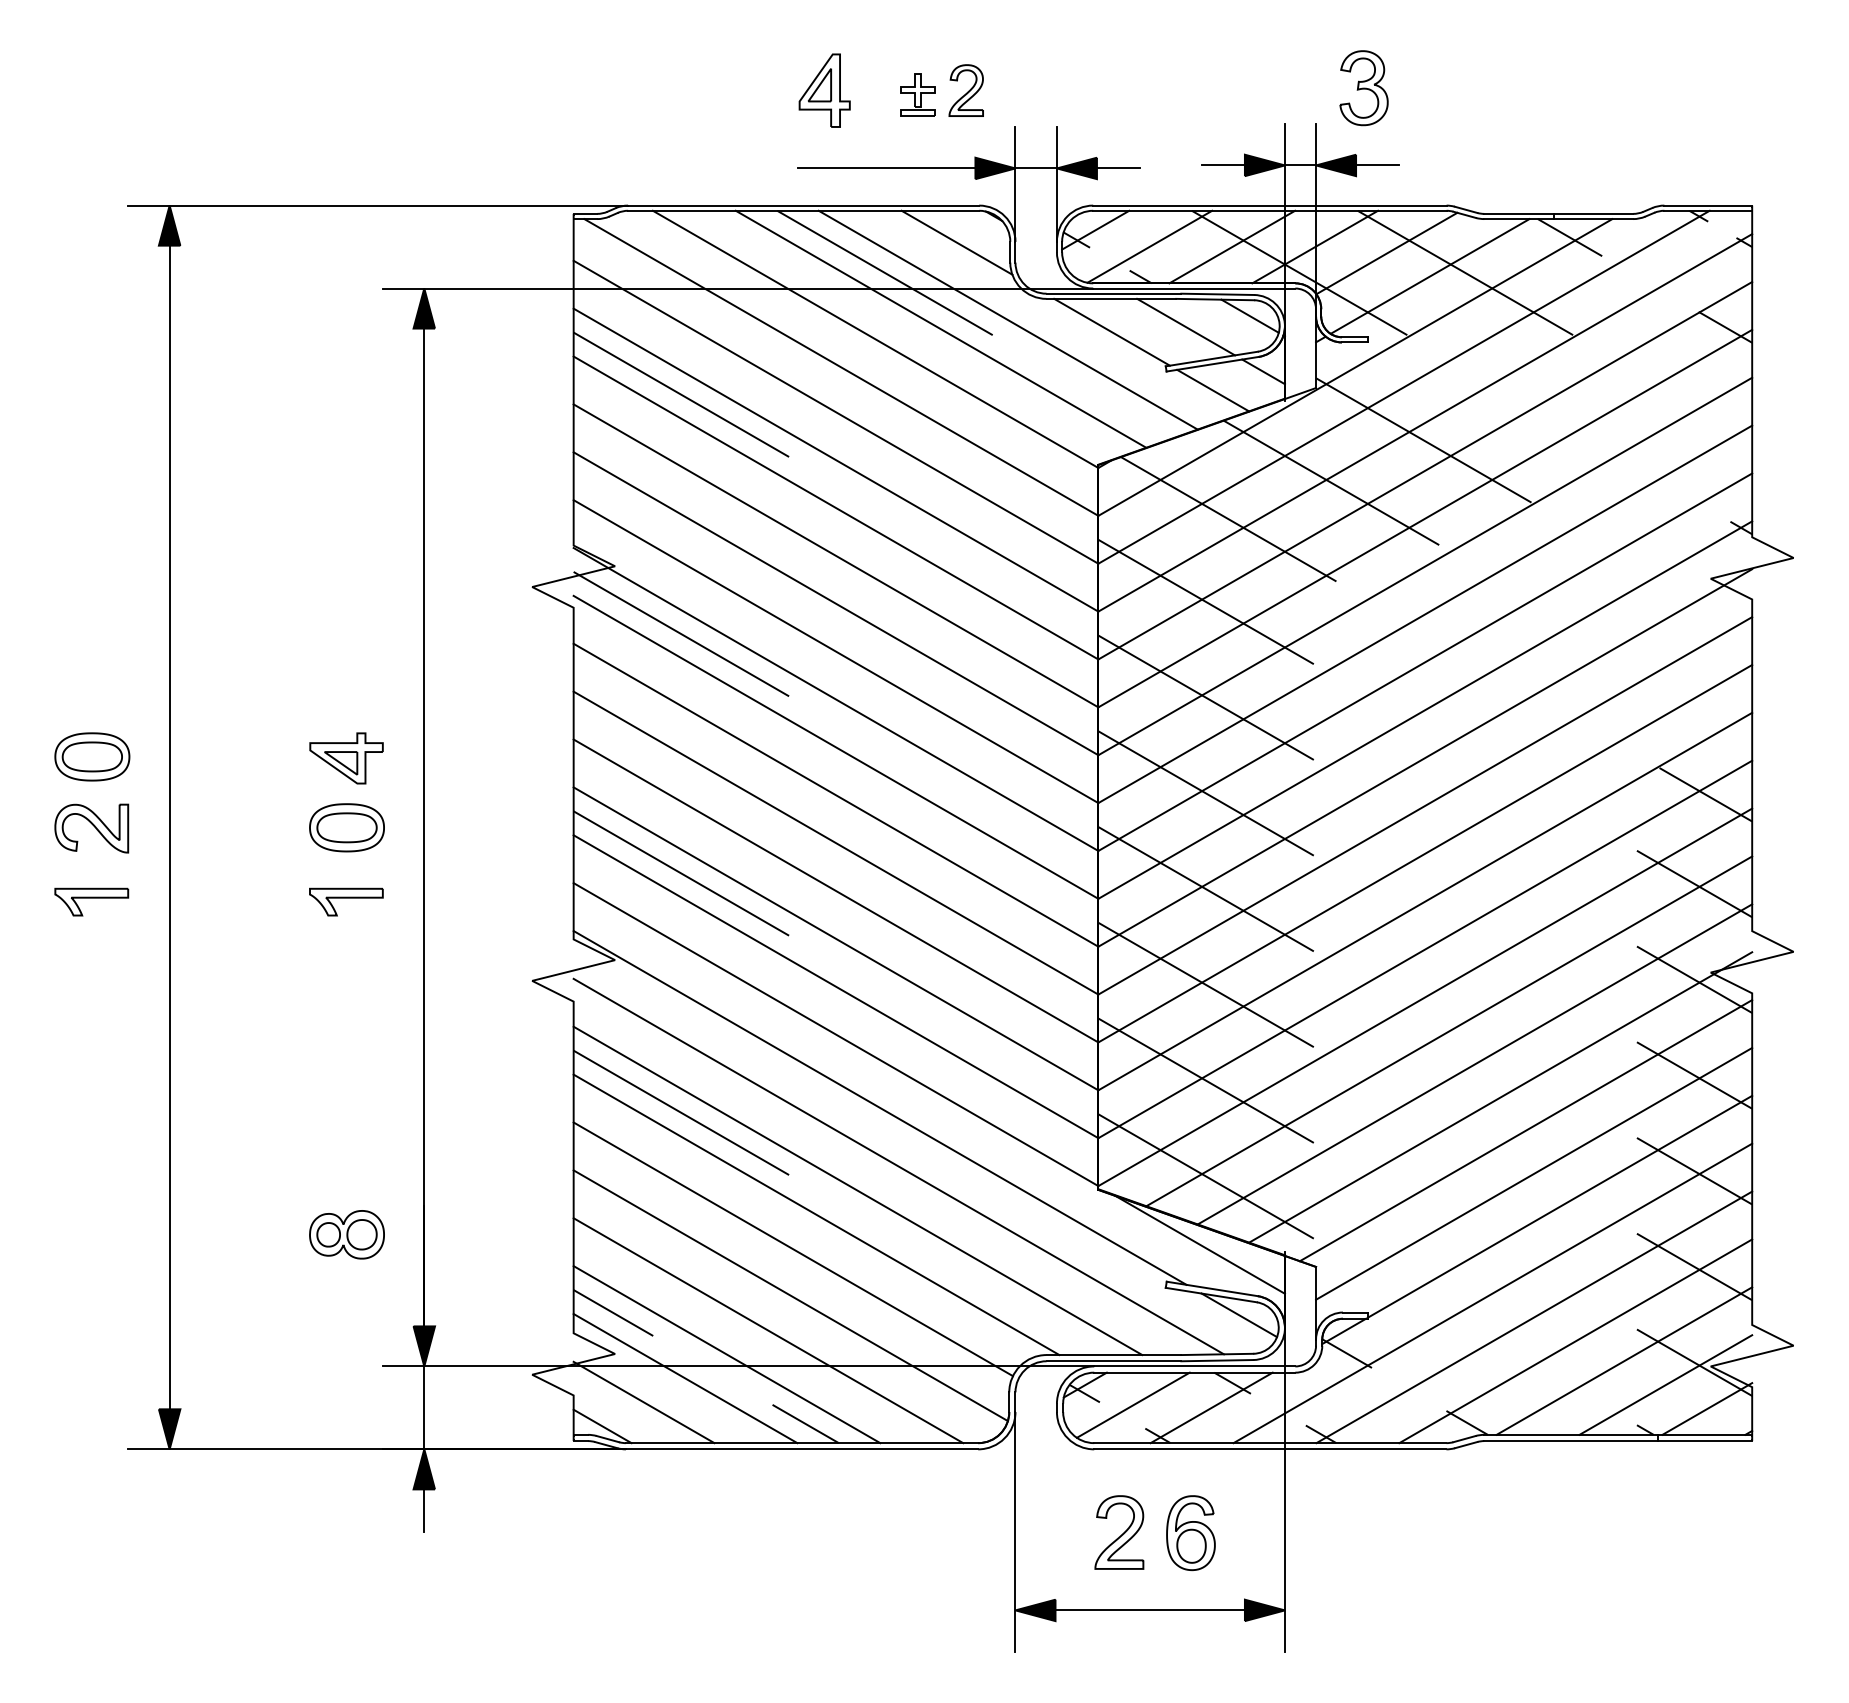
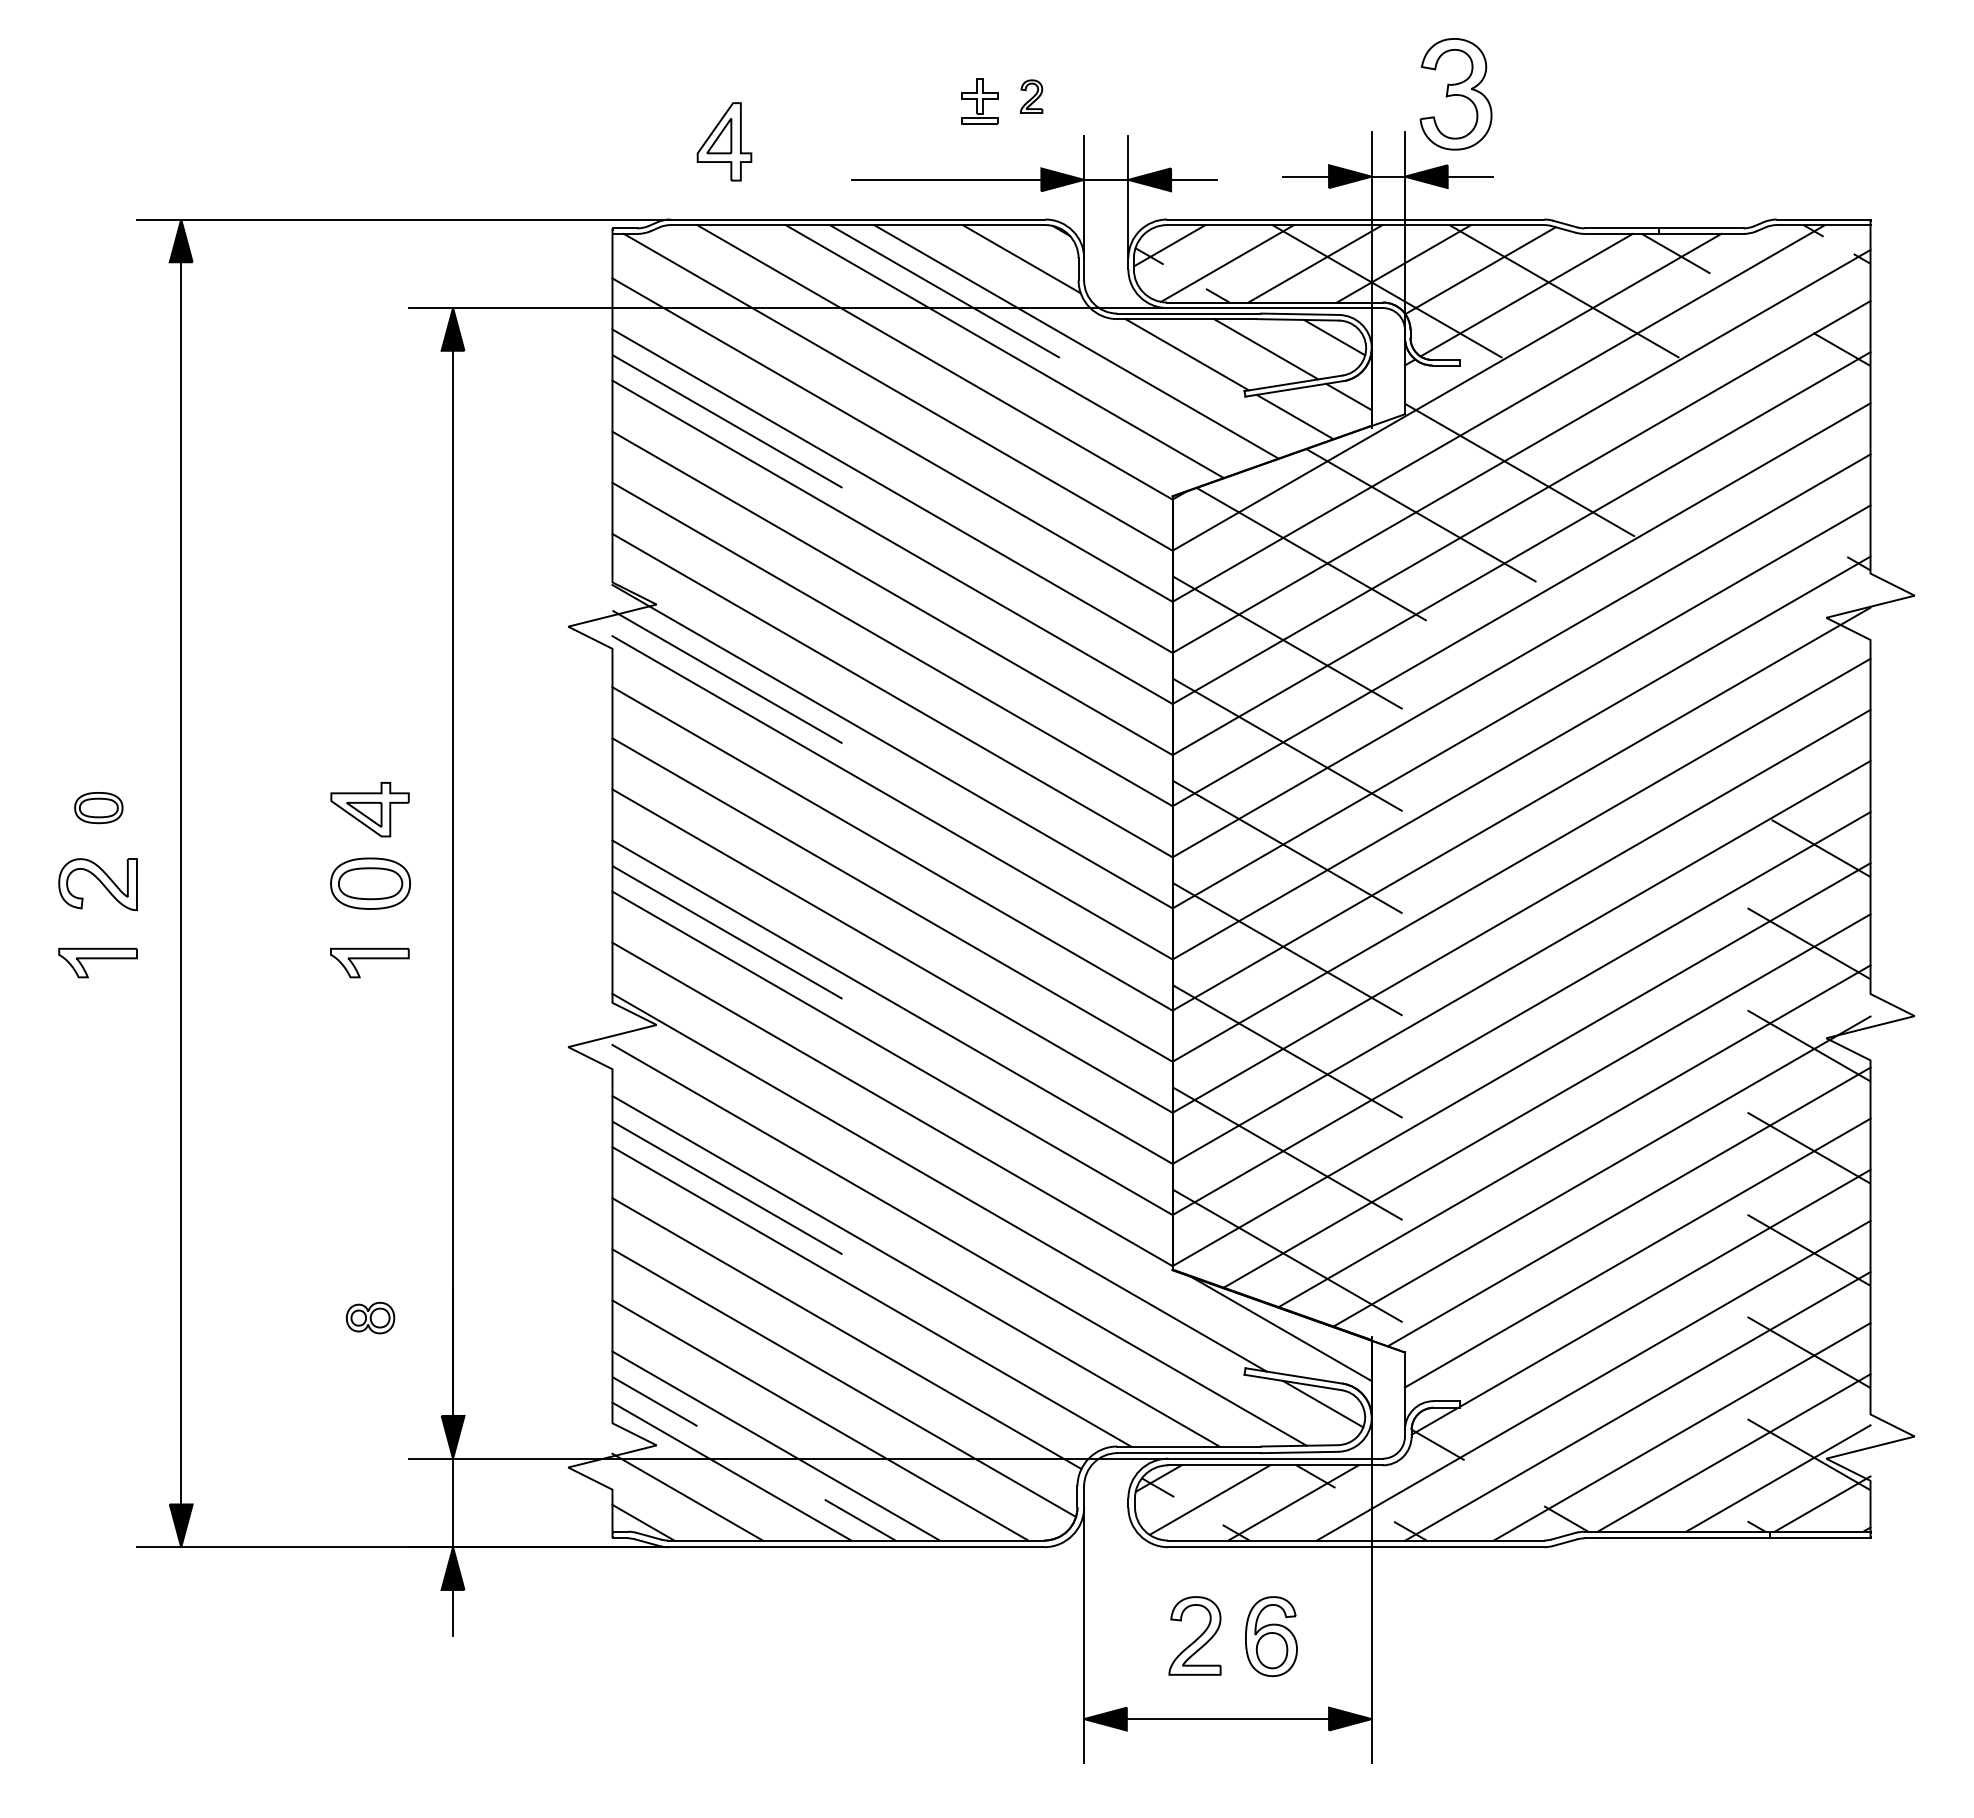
part: (1364, 87) -> (1456, 93), size x1.4
part: (824, 90) -> (724, 141), moved
part: (966, 90) -> (1031, 96), size x0.6
part: (92, 756) -> (98, 807), size x0.6
part: (346, 1234) -> (370, 1317), size x0.6

